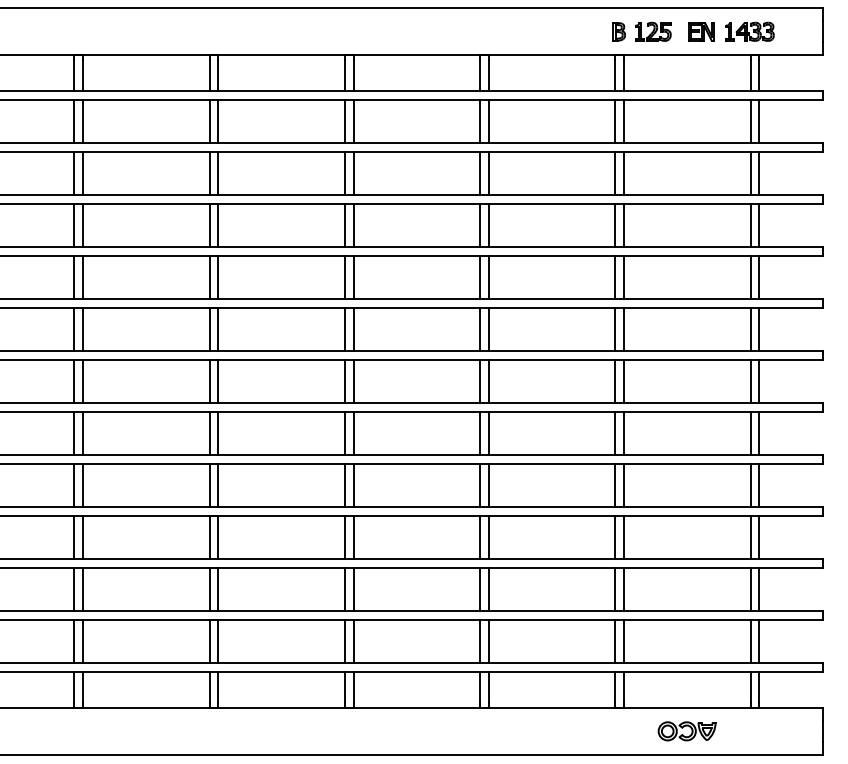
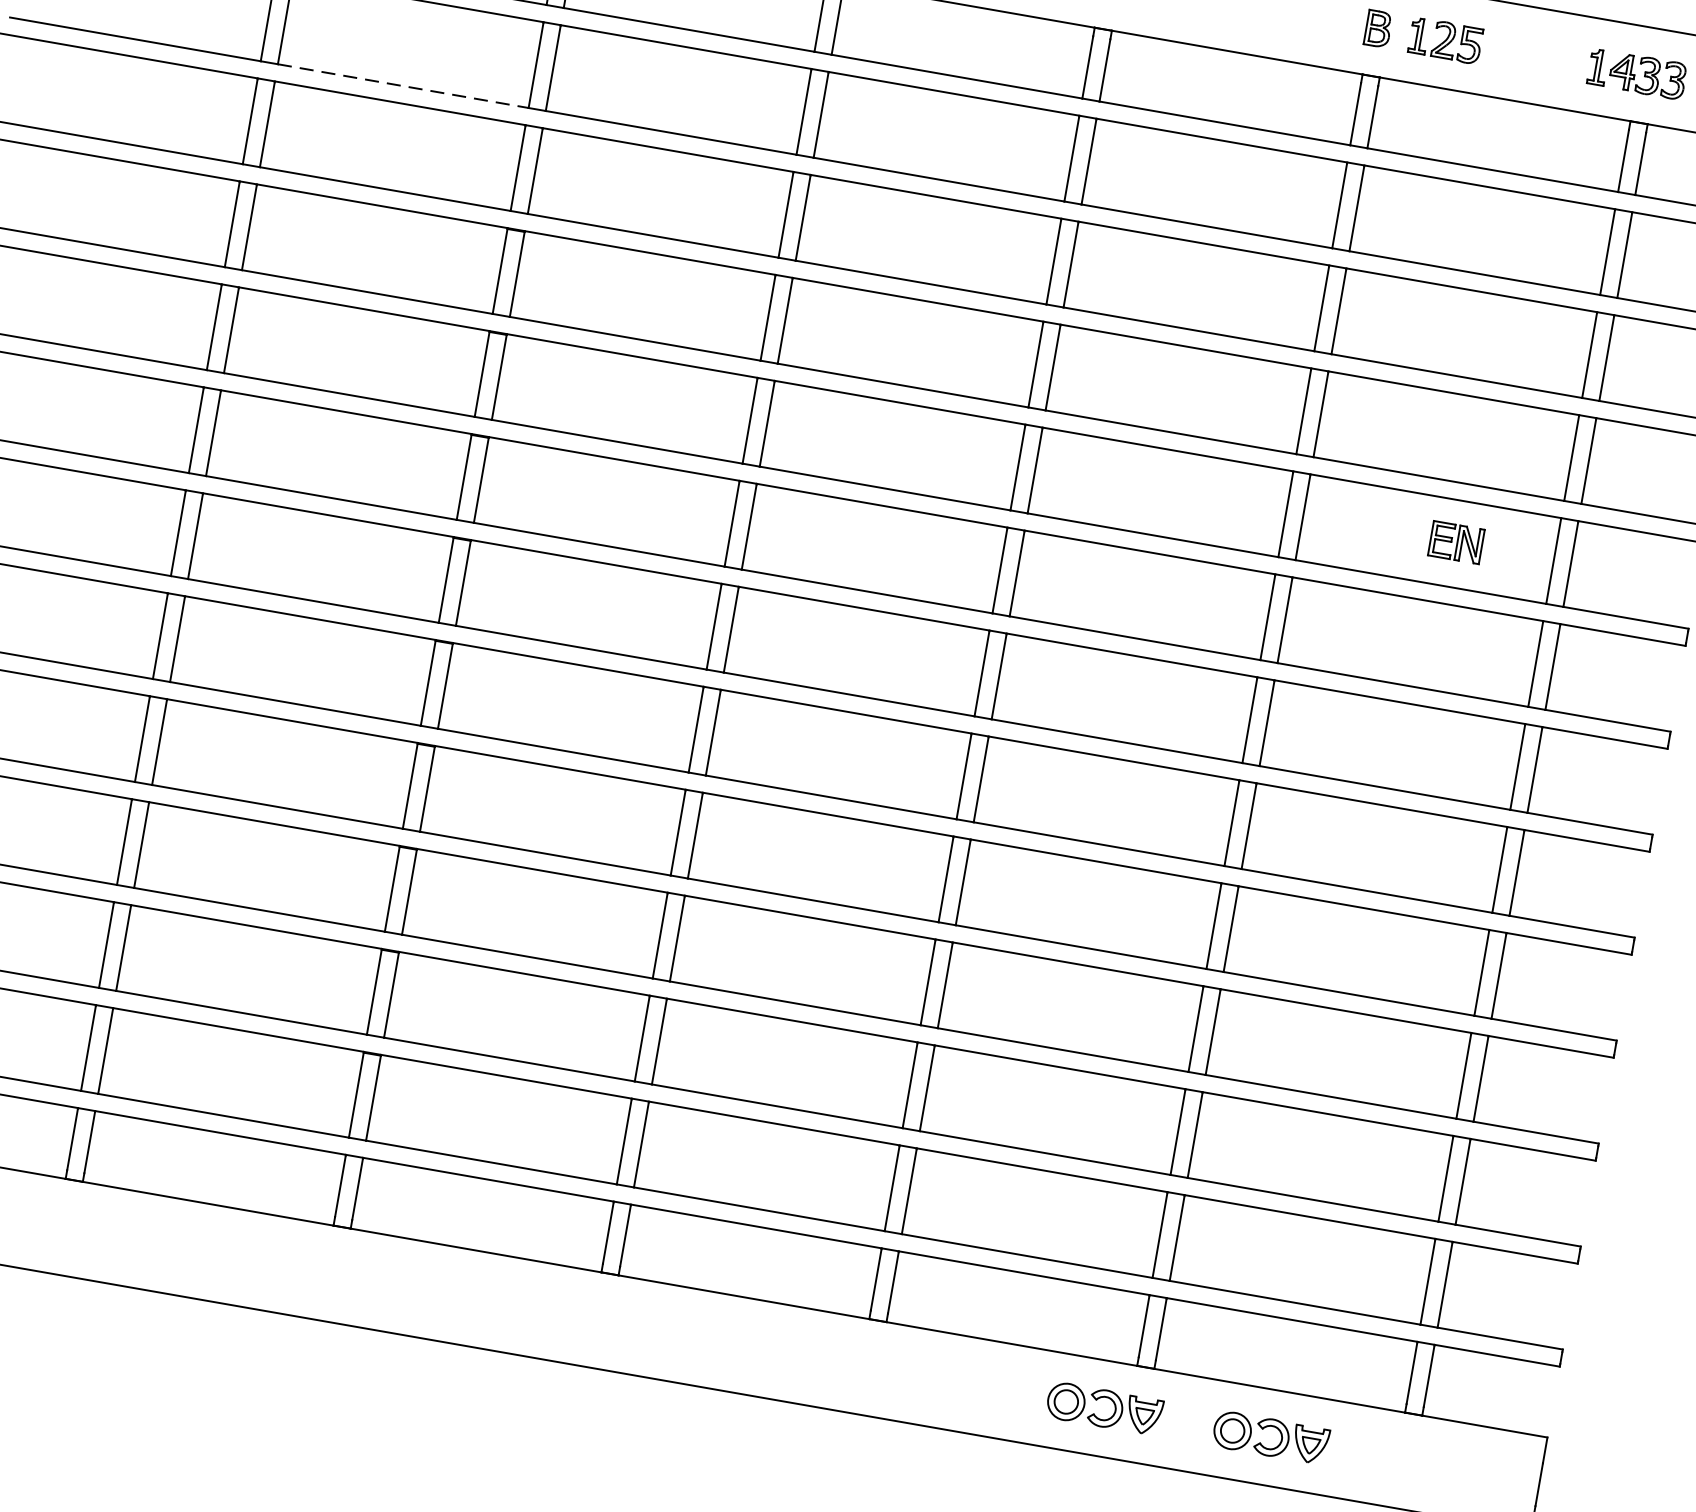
part: (701, 31) -> (1456, 541), moved
line: (146, 143) -> (403, 86), solid -> dashed
part: (602, 731) -> (1103, 1408), added

